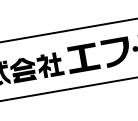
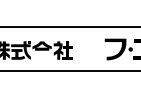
fill: (83, 58) -> (89, 49), removed
fill: (24, 75) -> (42, 55), removed

